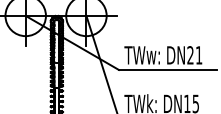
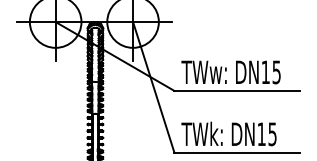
text: (194, 55) -> (270, 72), DN21 -> DN15

